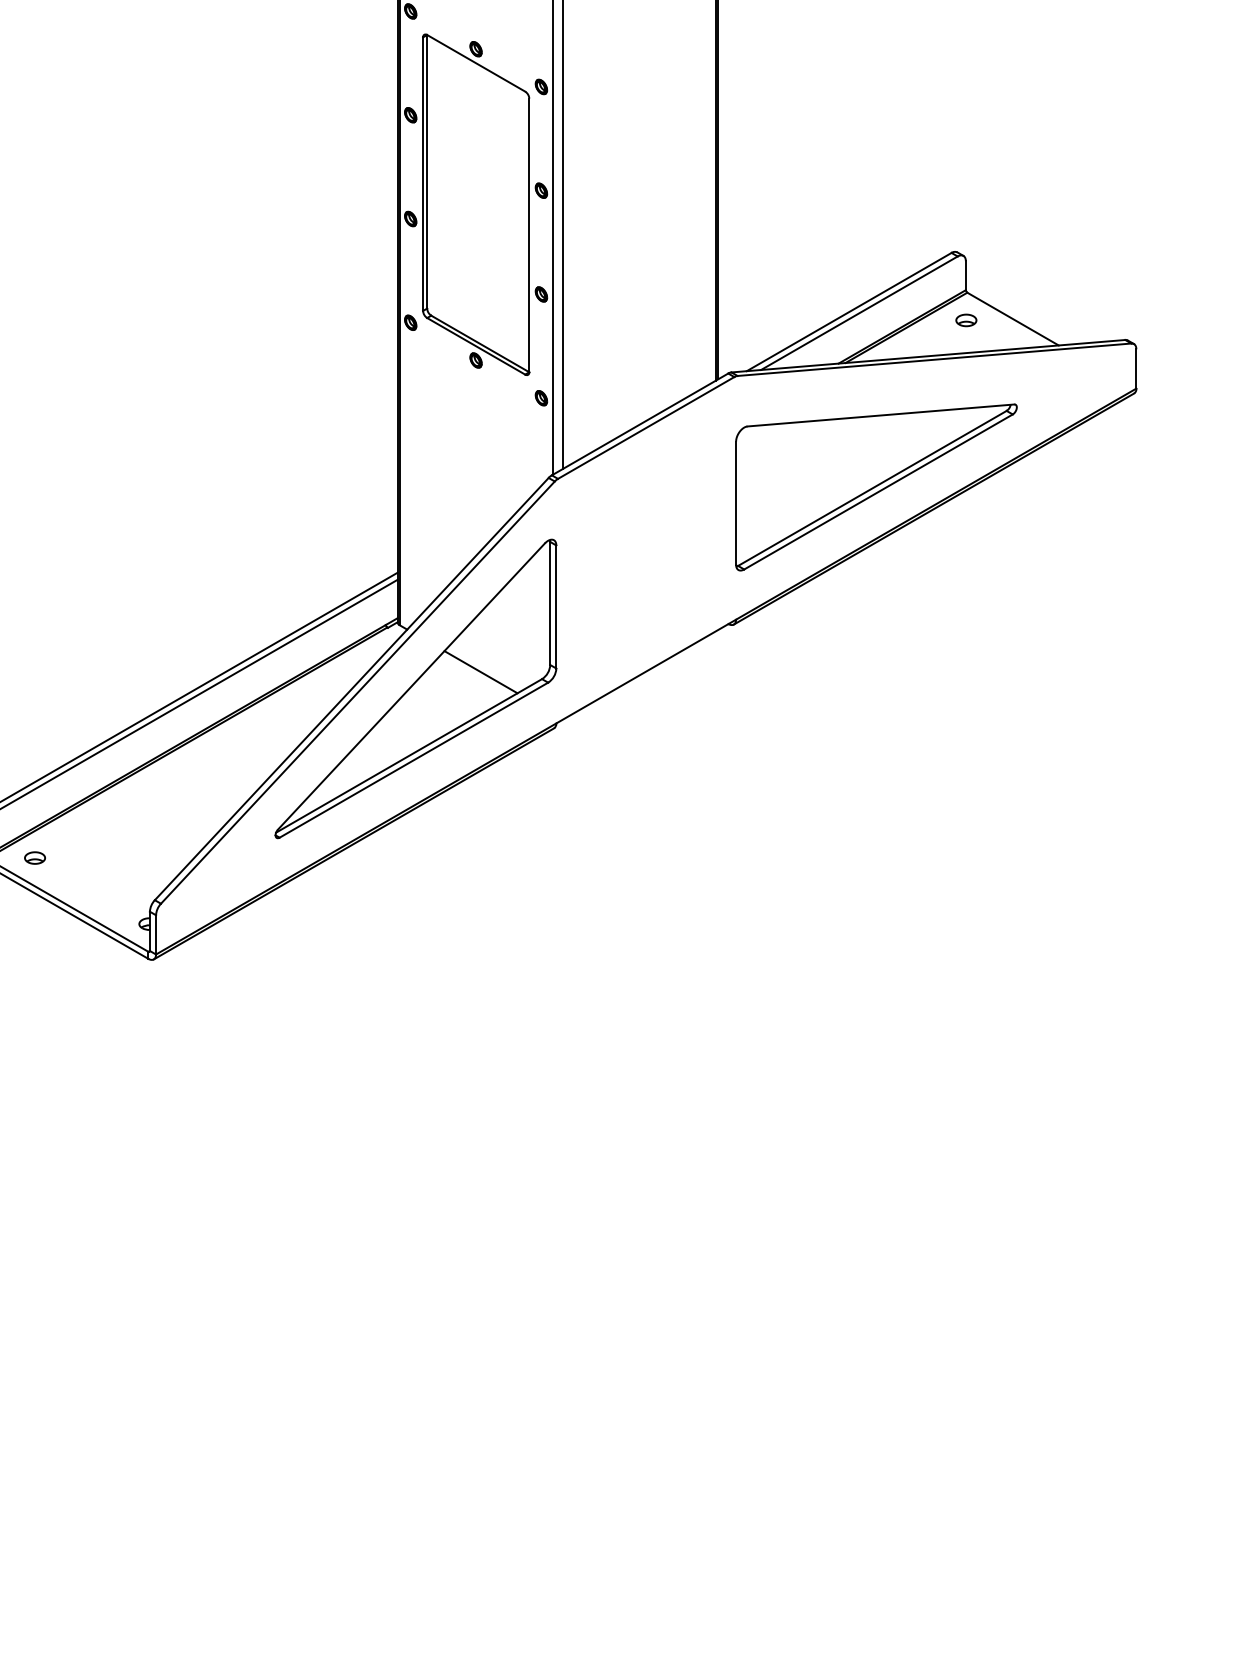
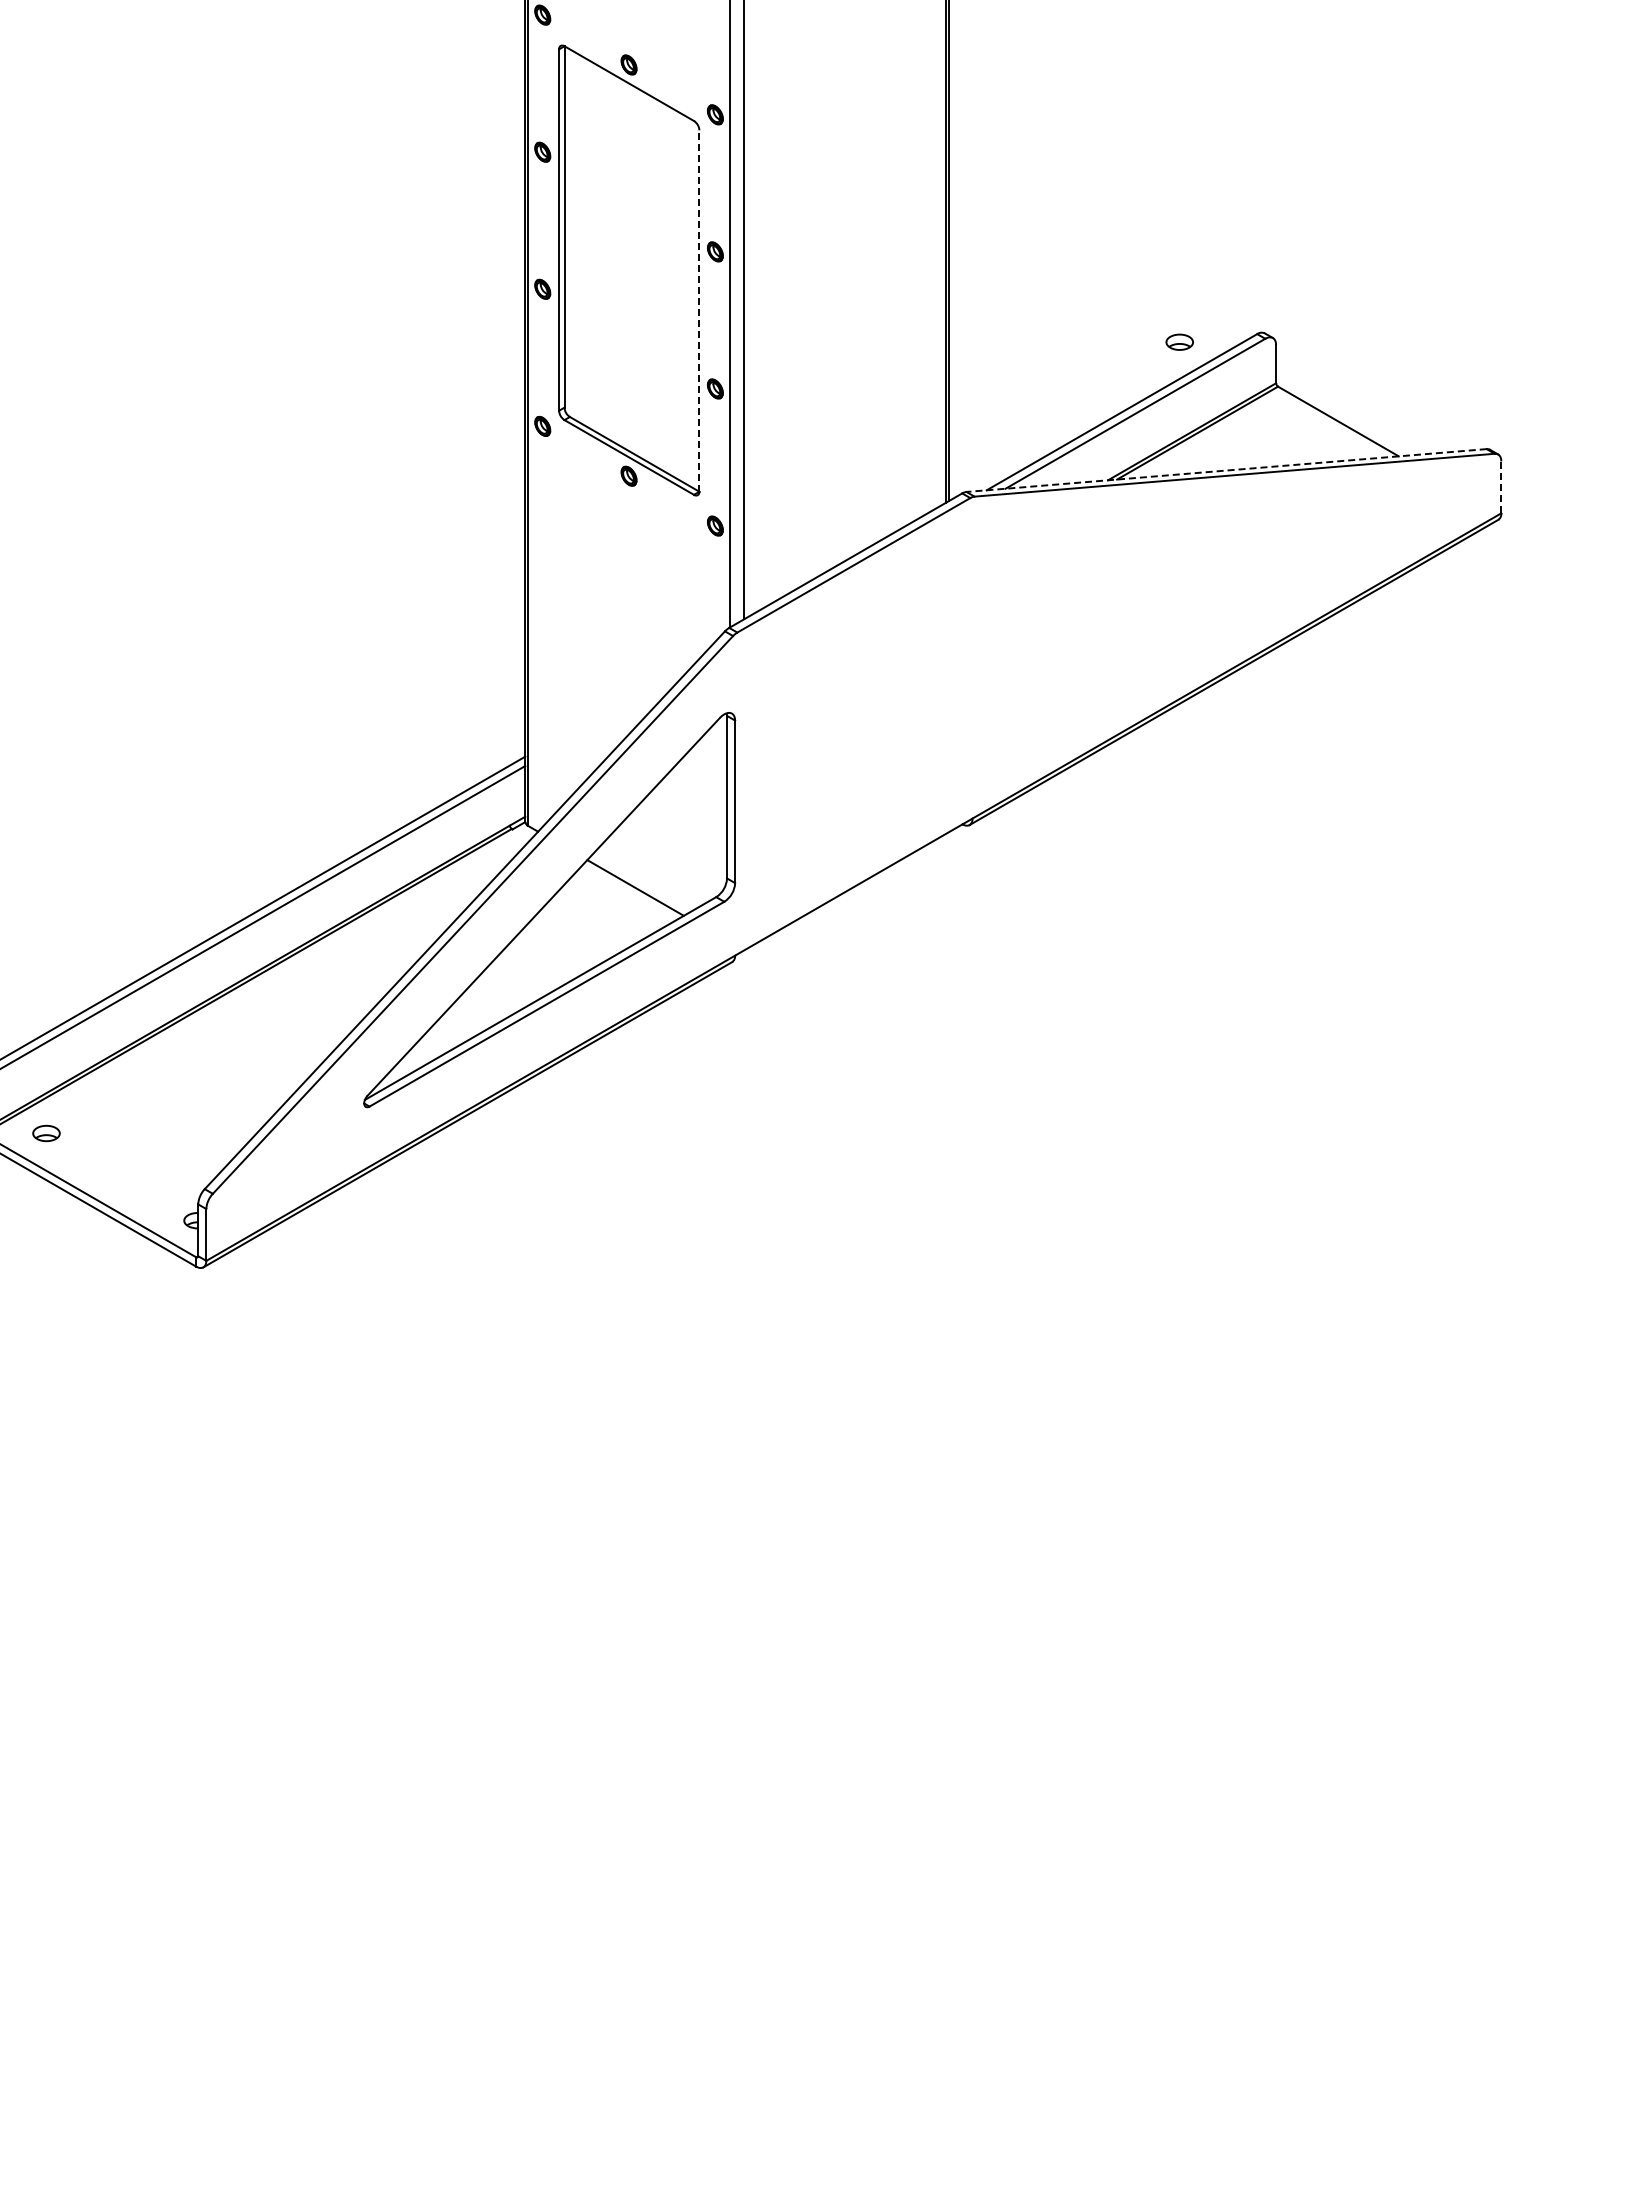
line: (529, 235) -> (699, 311), solid -> dashed
part: (966, 319) -> (1179, 341), moved
line: (928, 356) -> (1226, 470), solid -> dashed
line: (1136, 369) -> (1501, 487), solid -> dashed
part: (876, 487) -> (1157, 643), removed

